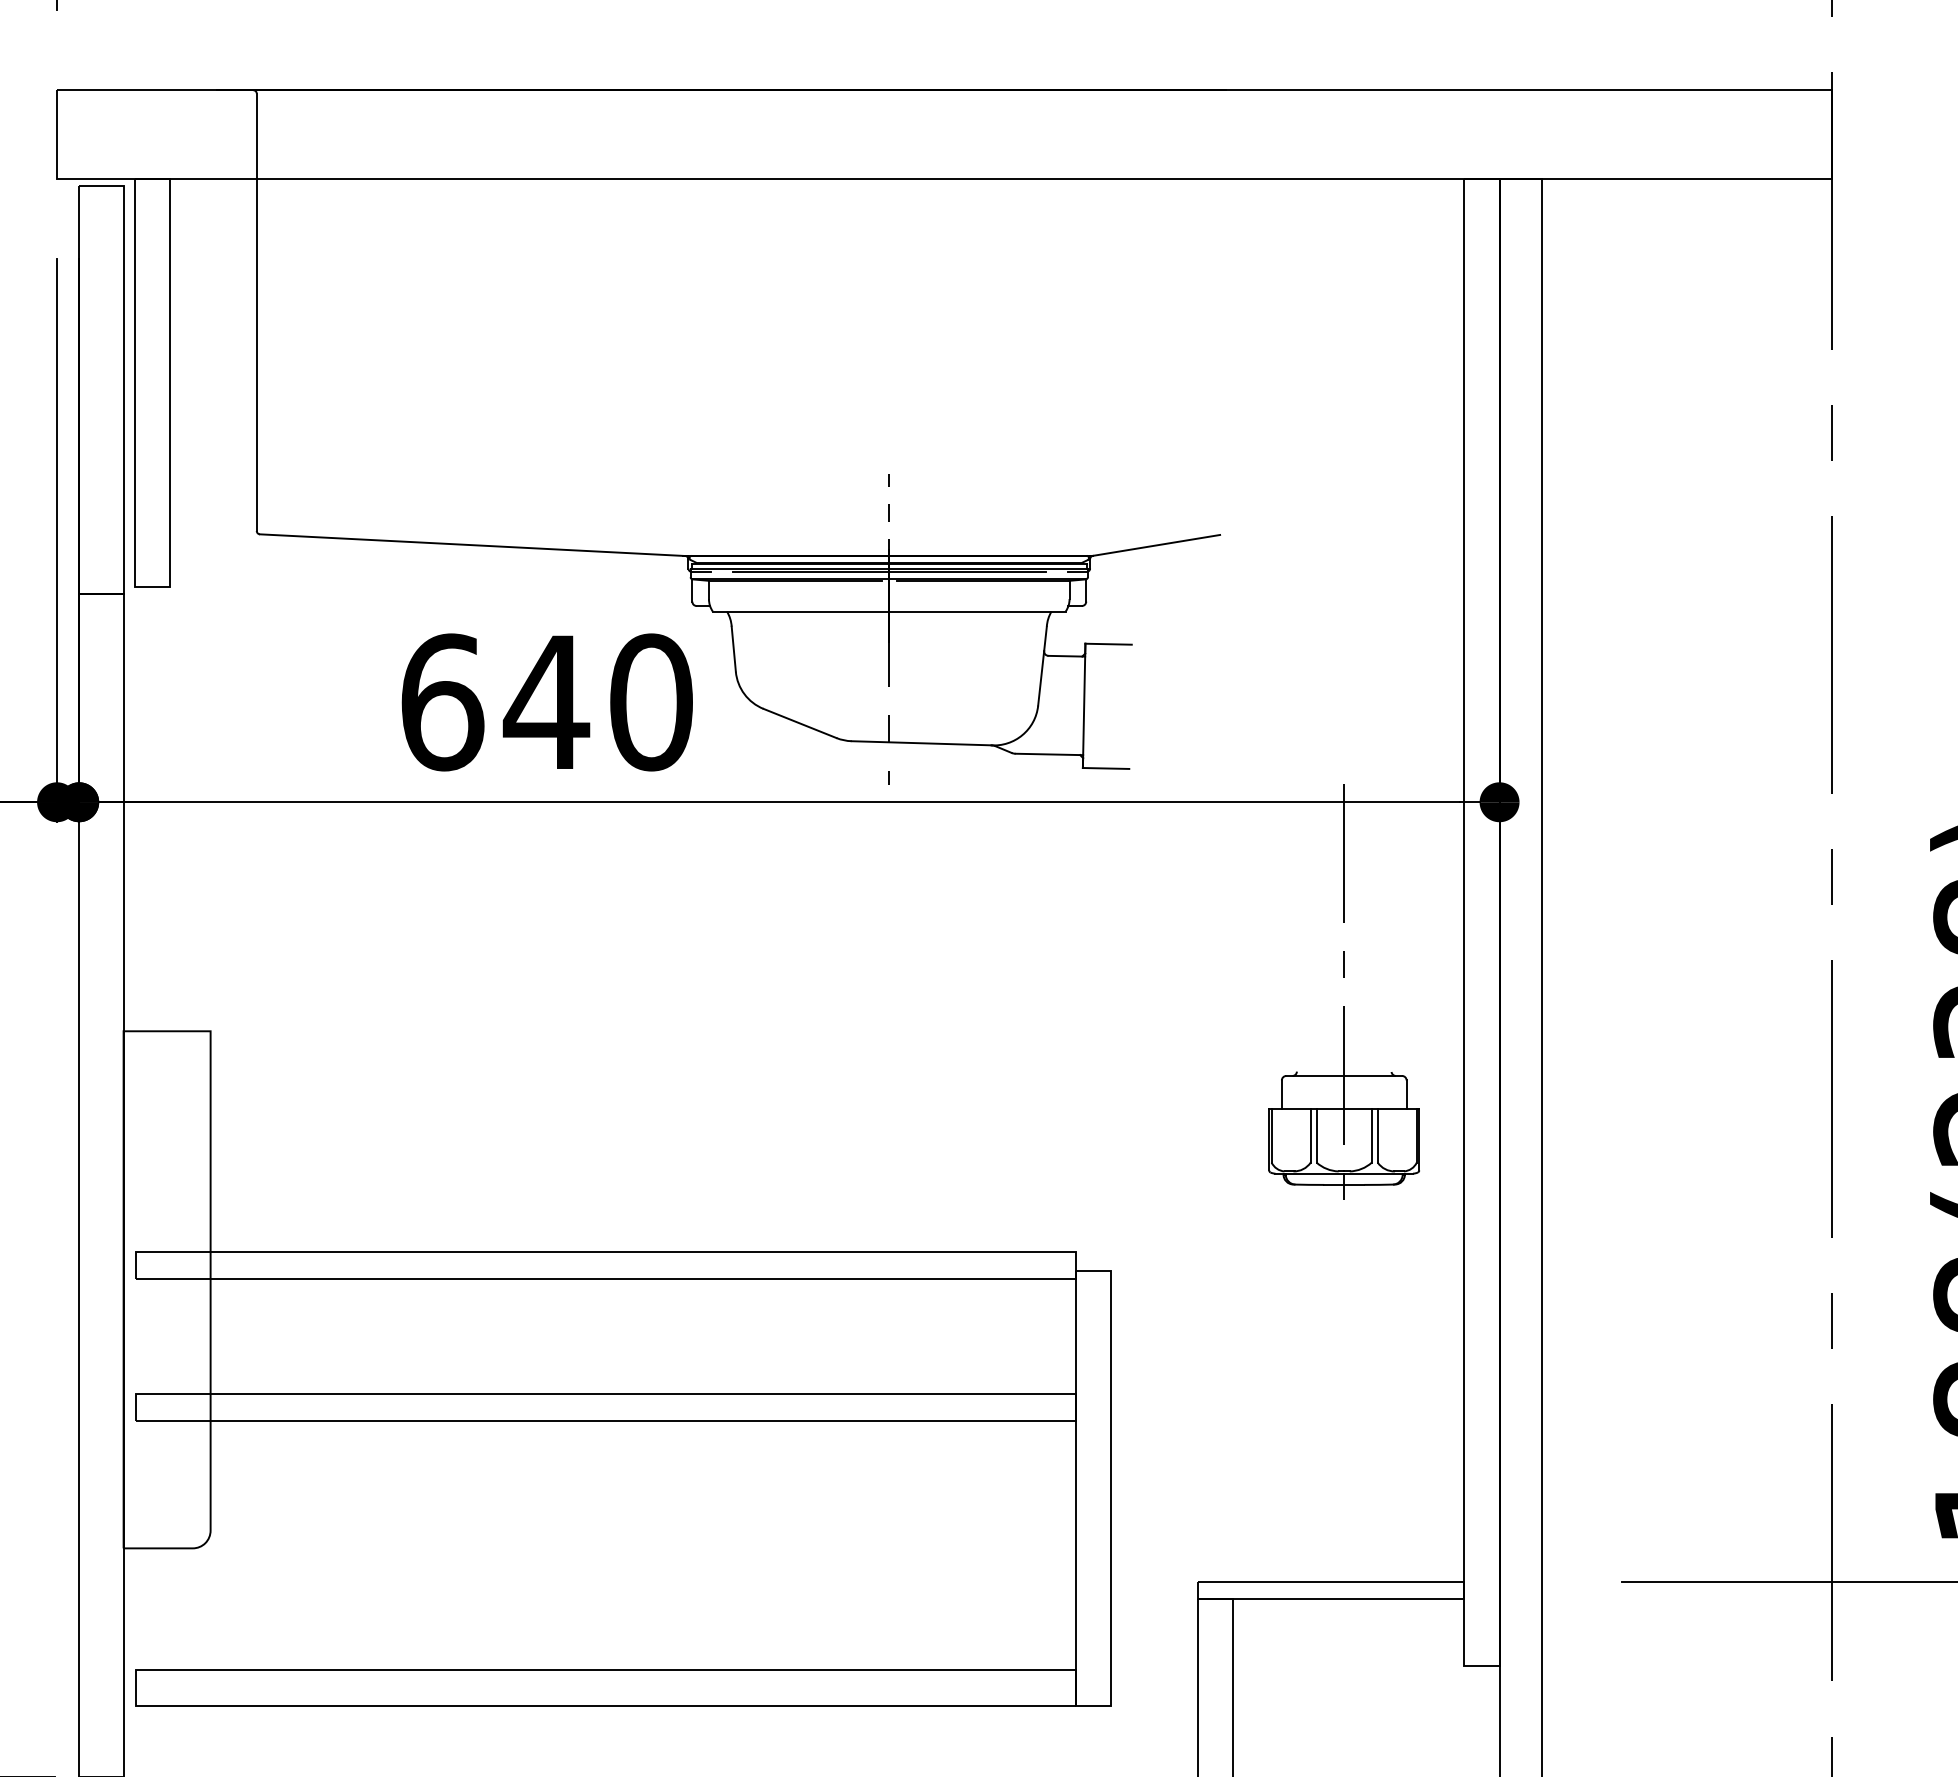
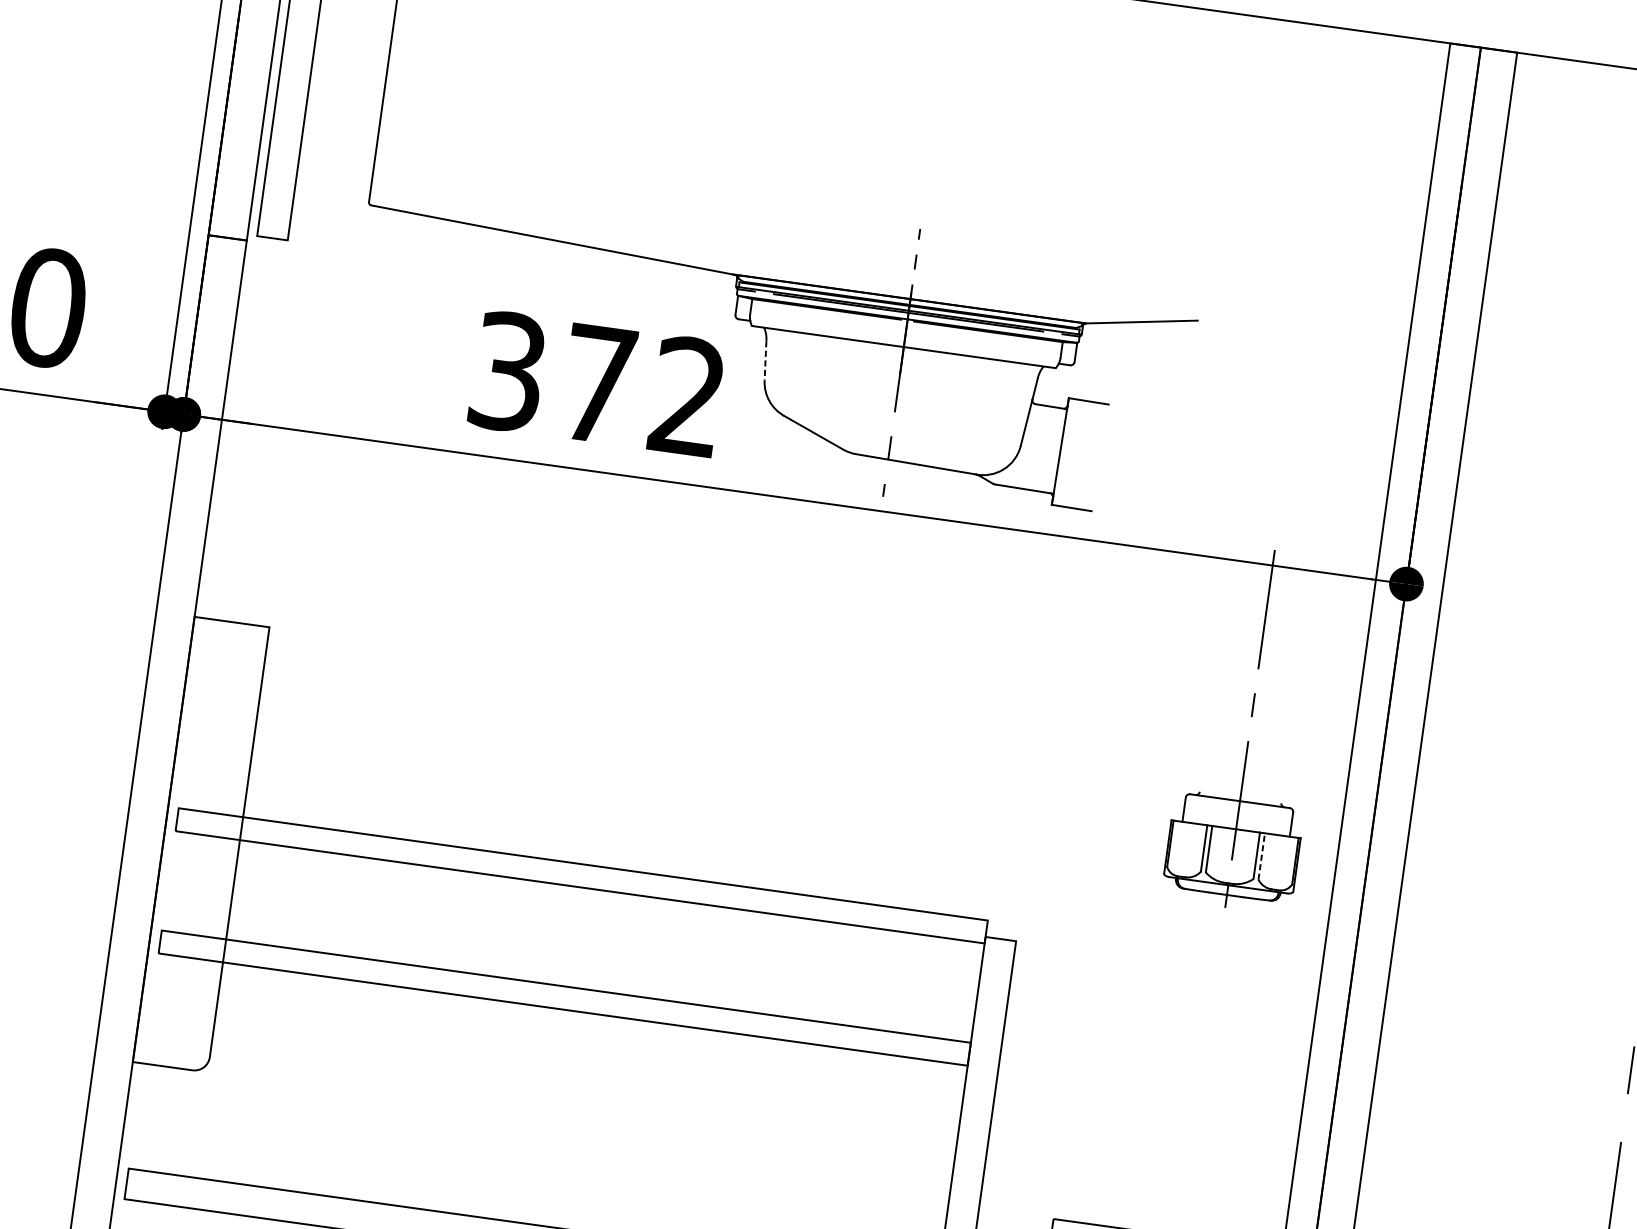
line: (733, 649) -> (765, 361), solid -> dashed
text: (546, 702) -> (597, 384), 640 -> 372
line: (1377, 1135) -> (1261, 856), solid -> dashed

